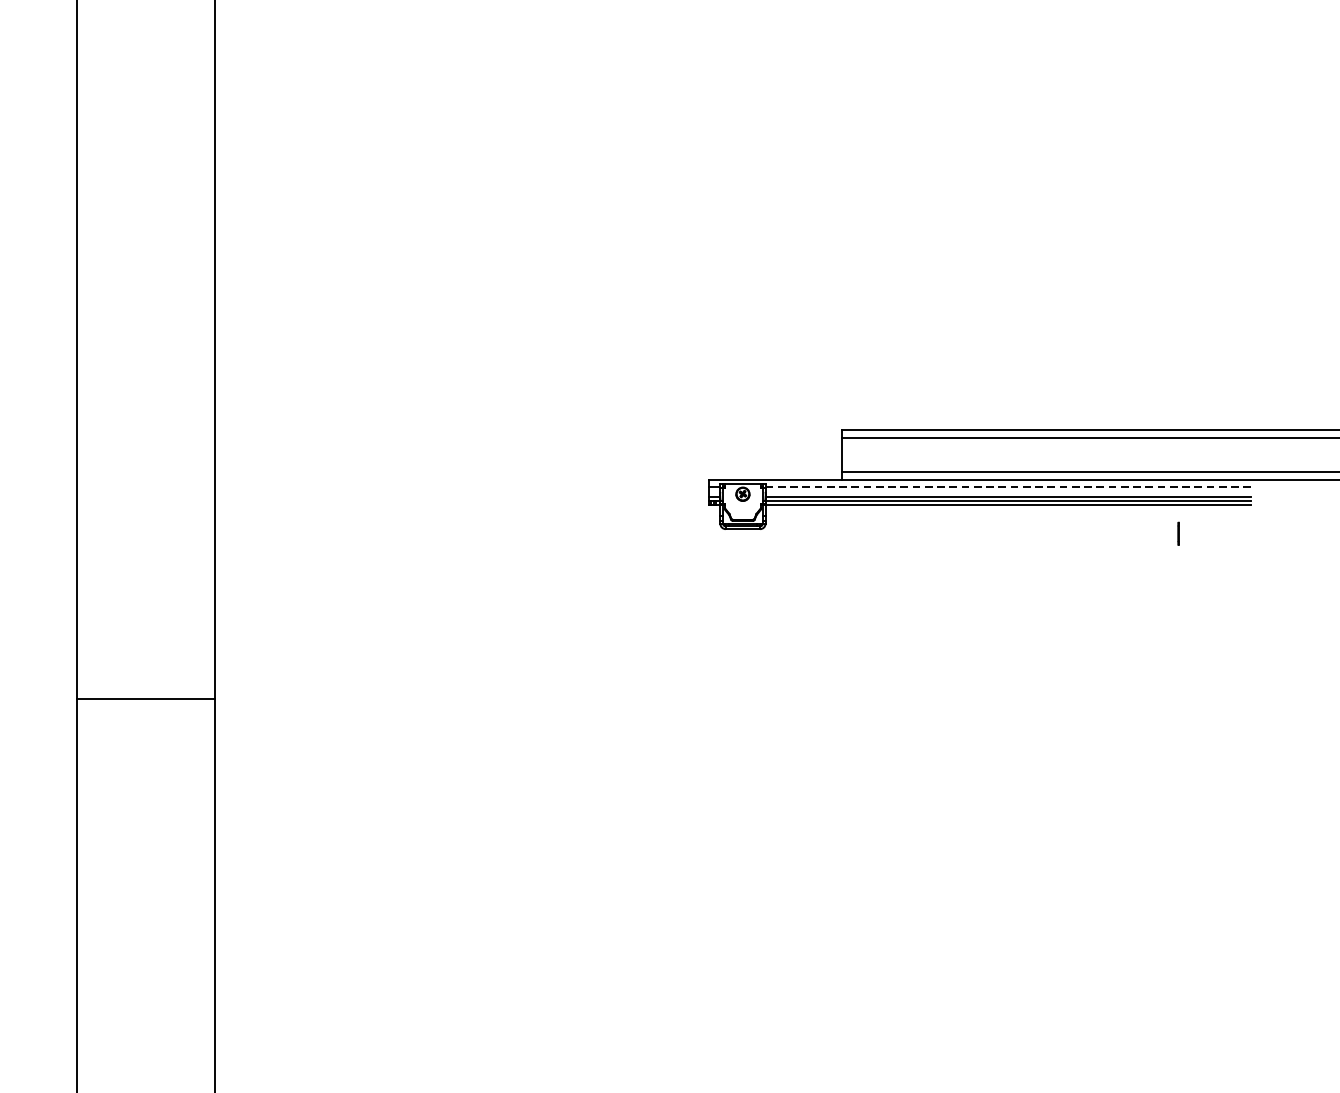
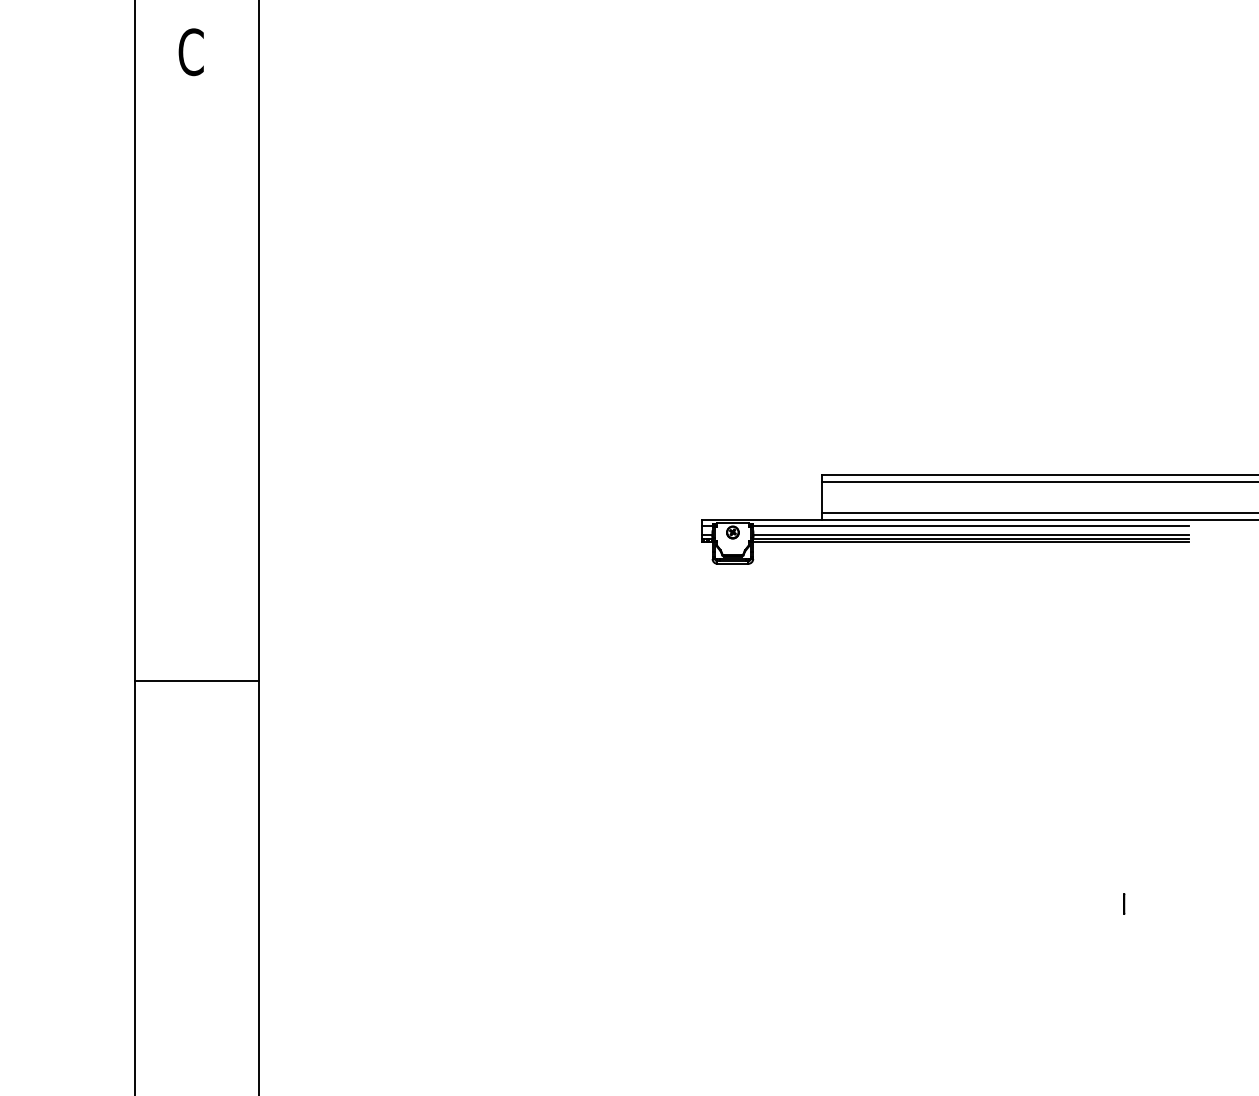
line: (1008, 487) -> (971, 526), dashed -> solid
line: (1179, 533) -> (1124, 903), moved
line: (145, 699) -> (196, 680), moved

